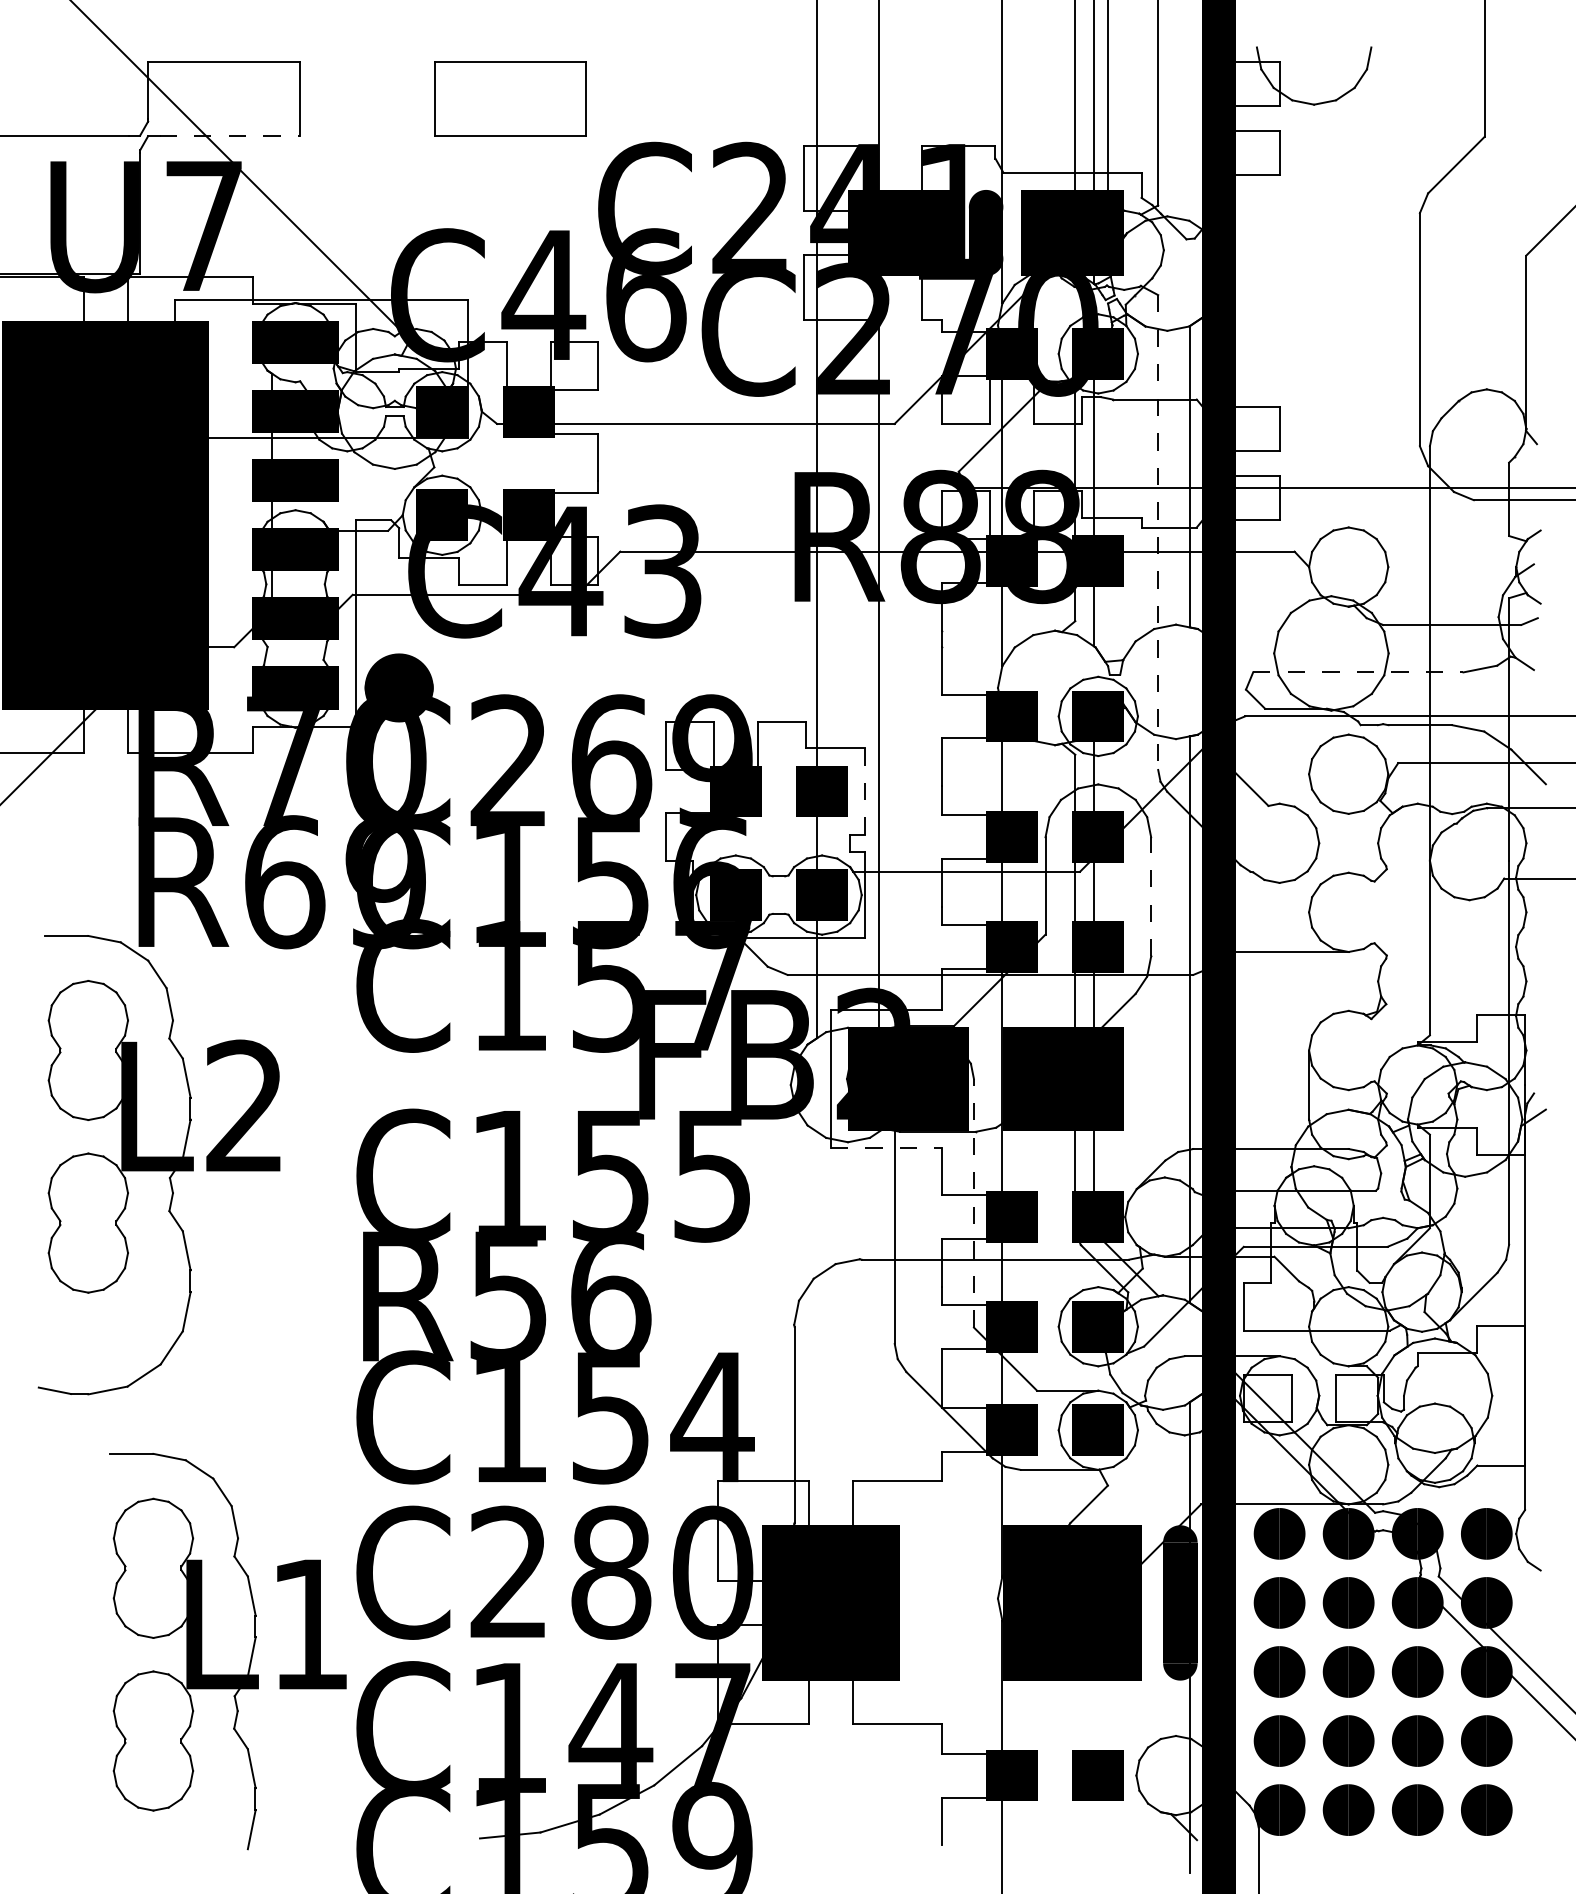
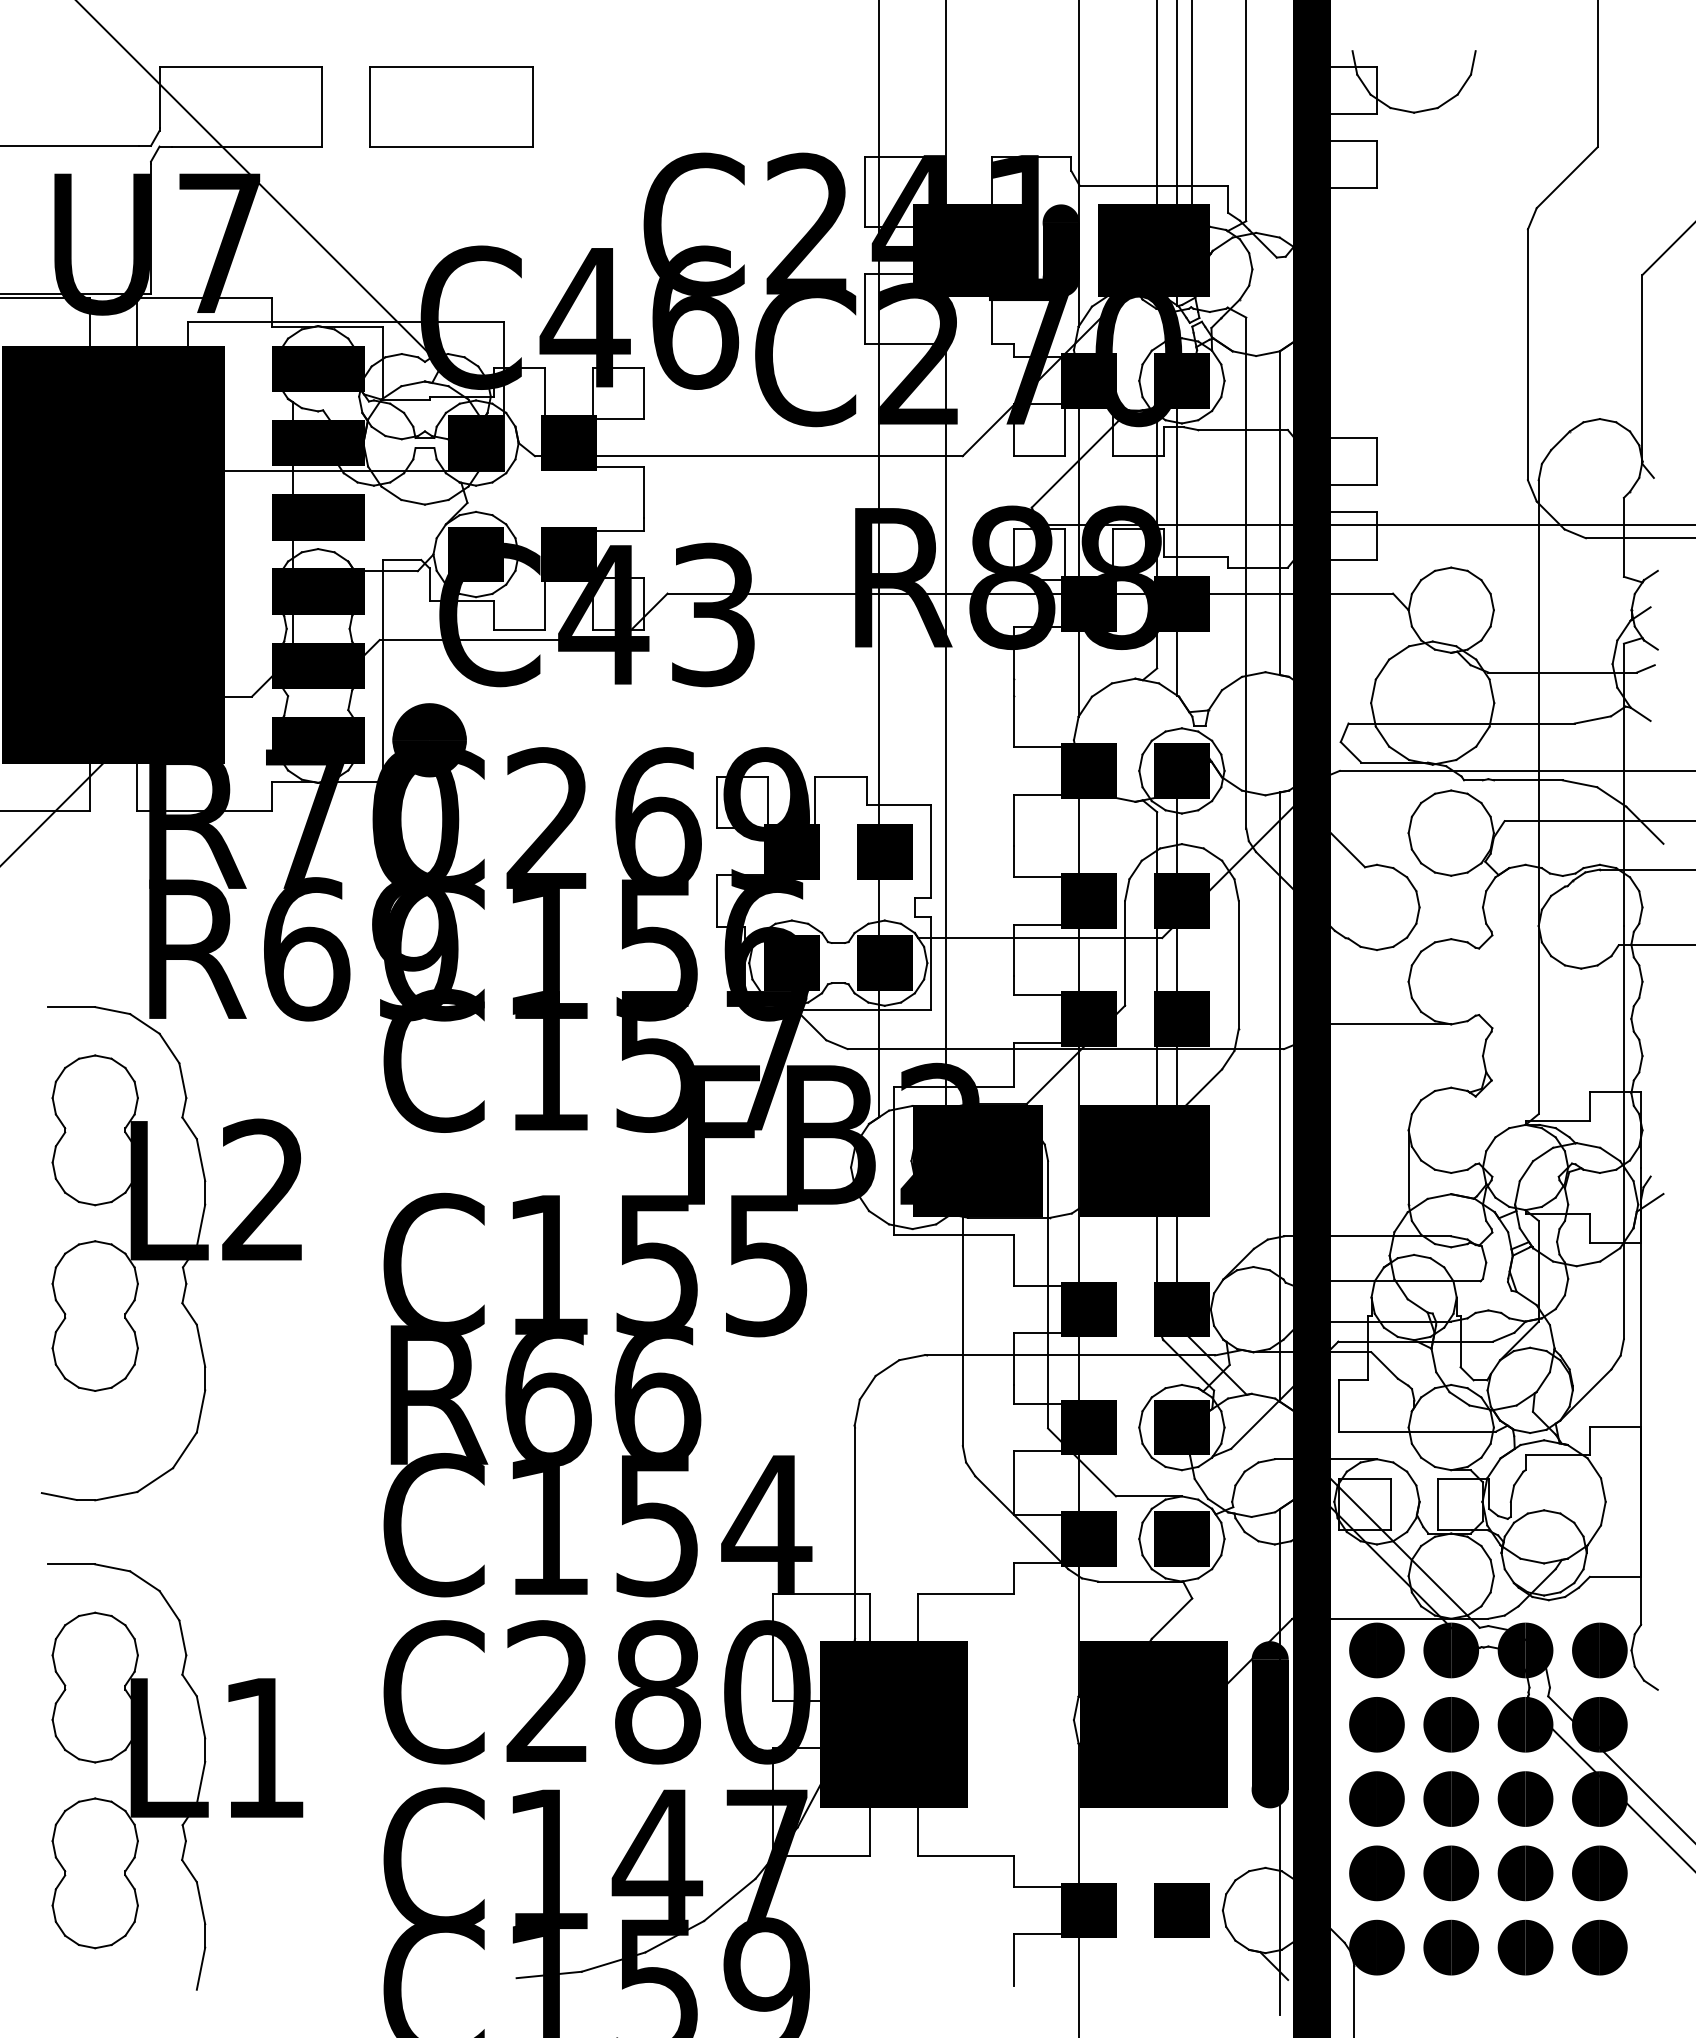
part: (510, 98) -> (451, 106), moved
line: (229, 136) -> (247, 146), dashed -> solid
line: (1158, 532) -> (1246, 573), dashed -> solid
line: (1359, 672) -> (1462, 723), dashed -> solid
line: (865, 791) -> (931, 851), dashed -> solid
line: (1150, 896) -> (1238, 964), dashed -> solid
line: (886, 1148) -> (954, 1235), dashed -> solid
line: (974, 1203) -> (1048, 1294), dashed -> solid
text: (509, 1296) -> (548, 1395), R56 -> R66
part: (228, 1674) -> (175, 1801), moved

